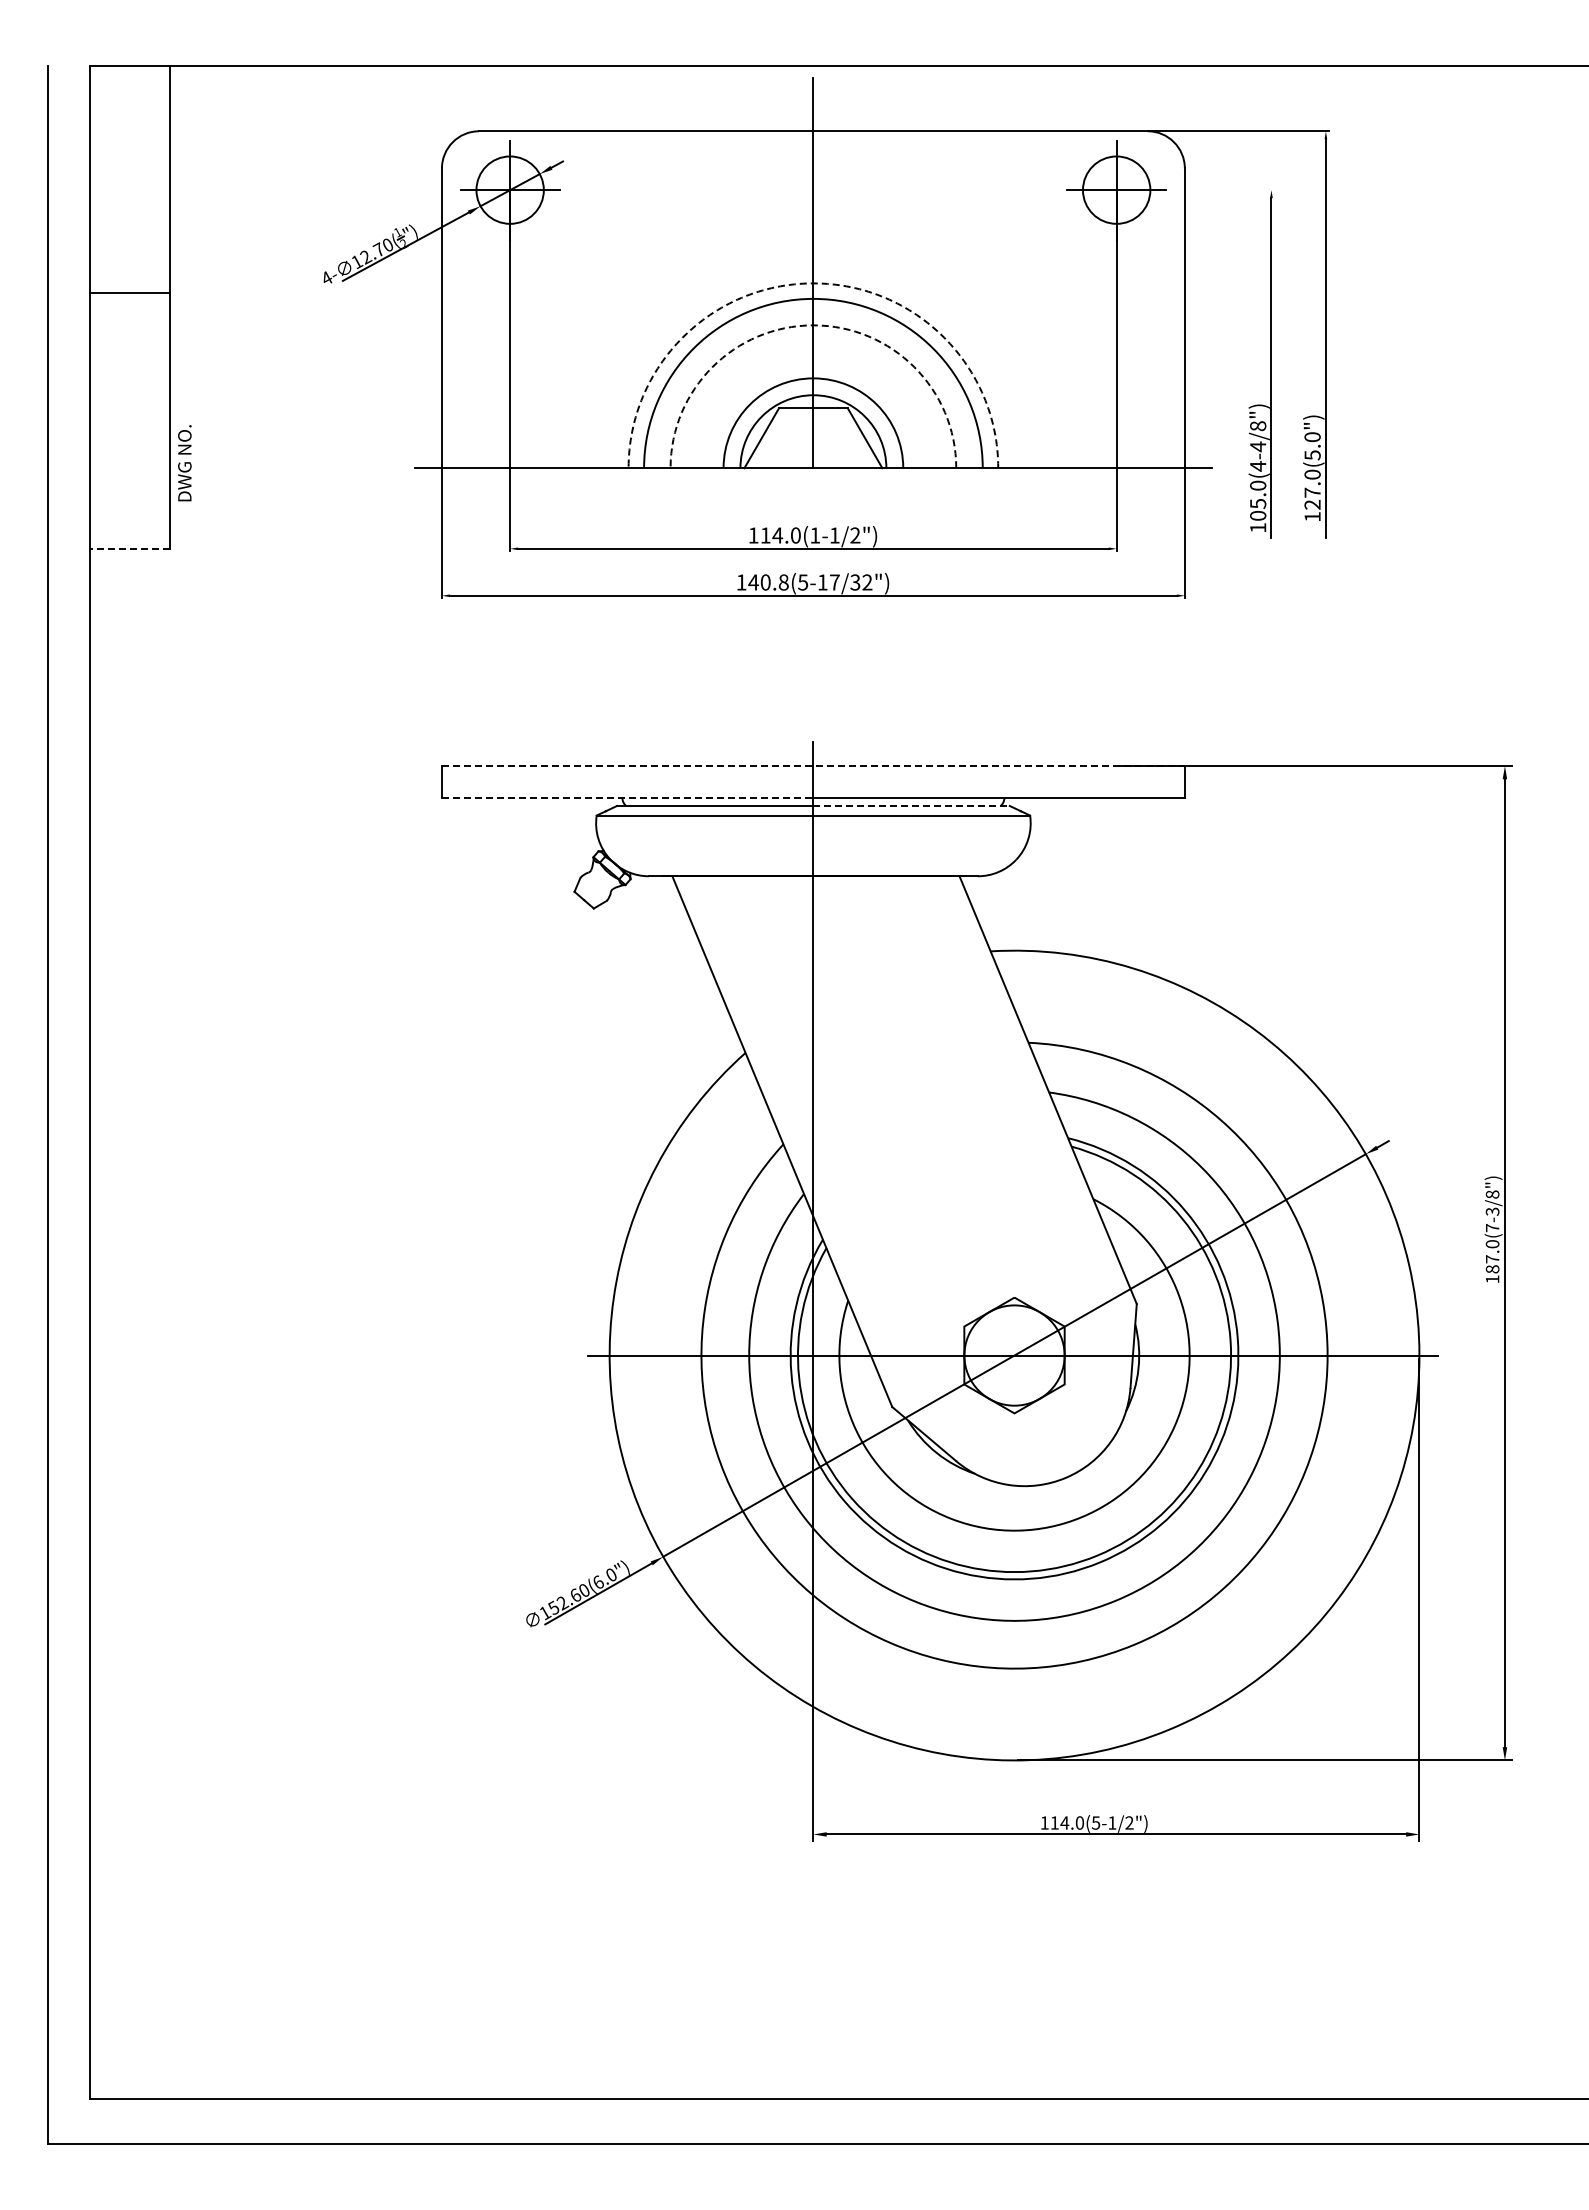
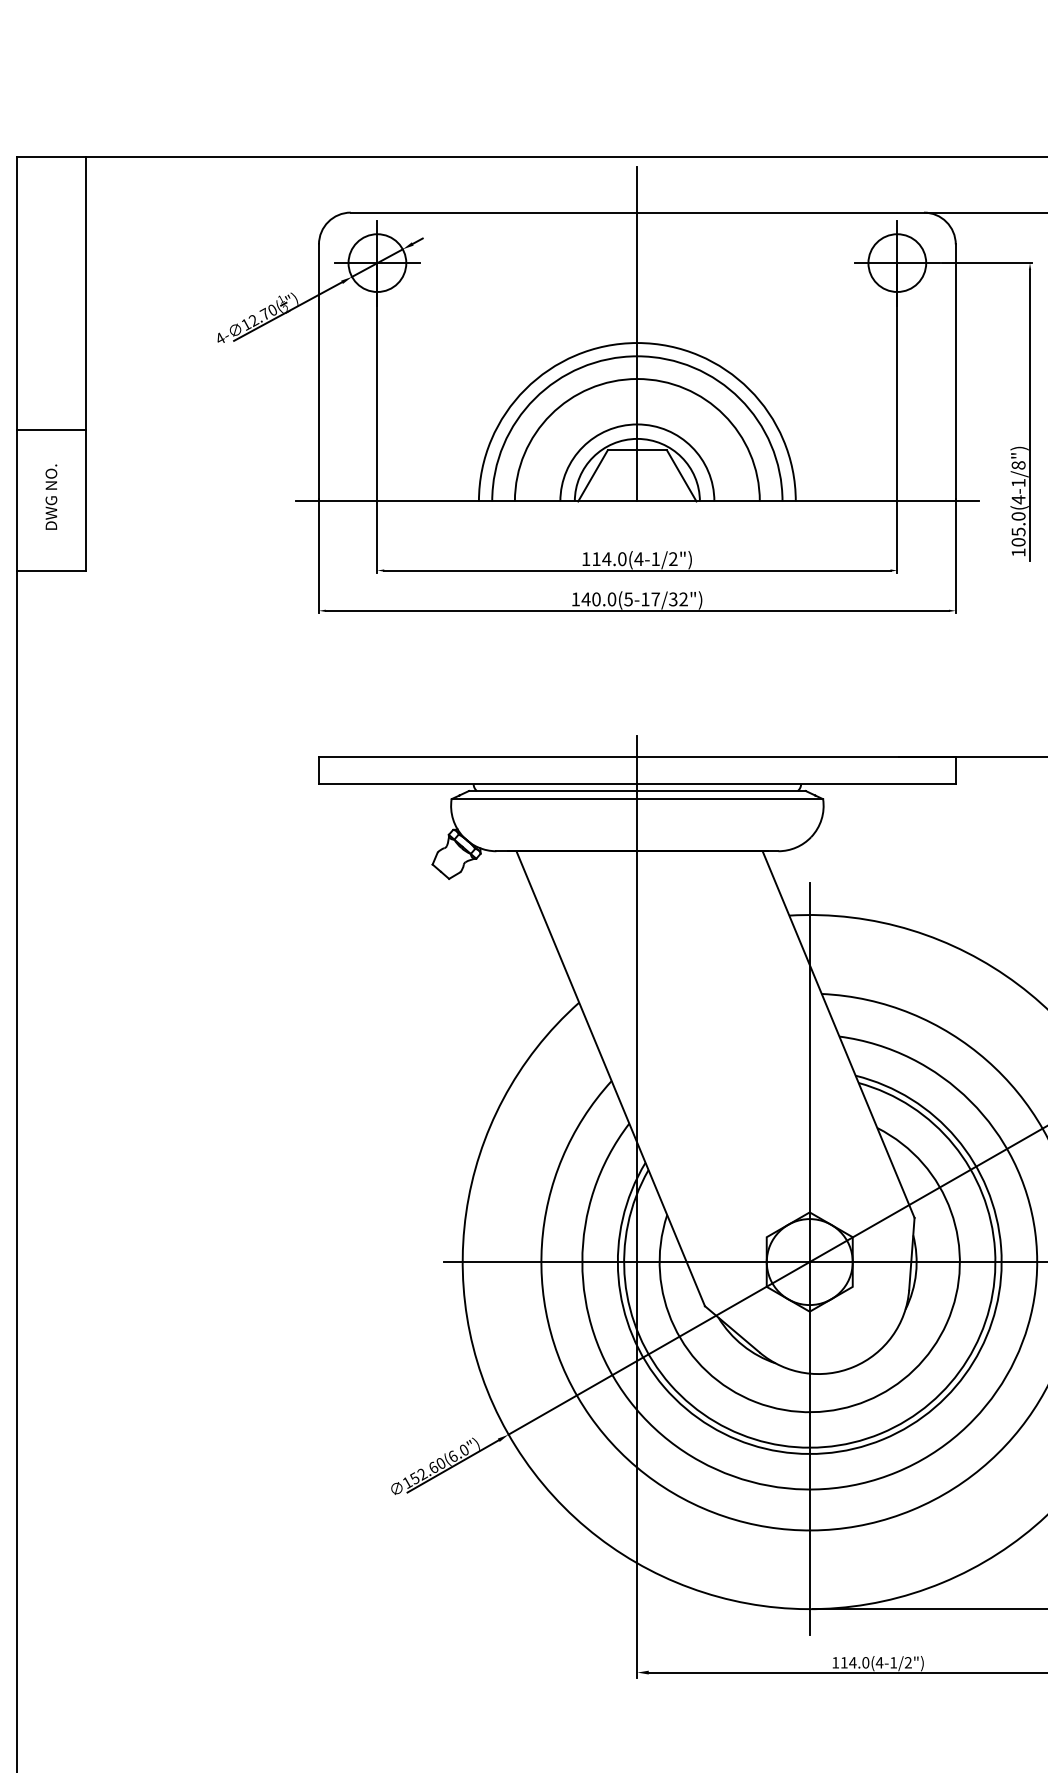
line: (1221, 190) -> (987, 263), added
arc: (813, 283) -> (637, 343), dashed -> solid
line: (129, 292) -> (51, 429), moved
arc: (813, 325) -> (637, 379), dashed -> solid
text: (1258, 446) -> (1018, 482), 105.0(4-4/8") -> 105.0(4-1/8")
text: (184, 463) -> (51, 497), moved
text: (814, 535) -> (638, 559), 114.0(1-1/2") -> 114.0(4-1/2")
line: (129, 549) -> (51, 571), dashed -> solid
text: (783, 582) -> (611, 599), 140.8(5-17/32") -> 140.0(5-17/32")
line: (813, 766) -> (637, 757), dashed -> solid
line: (627, 797) -> (478, 783), dashed -> solid
line: (912, 805) -> (722, 790), dashed -> solid
line: (1014, 1351) -> (809, 1258), added
text: (1095, 1822) -> (879, 1662), 114.0(5-1/2") -> 114.0(4-1/2")

